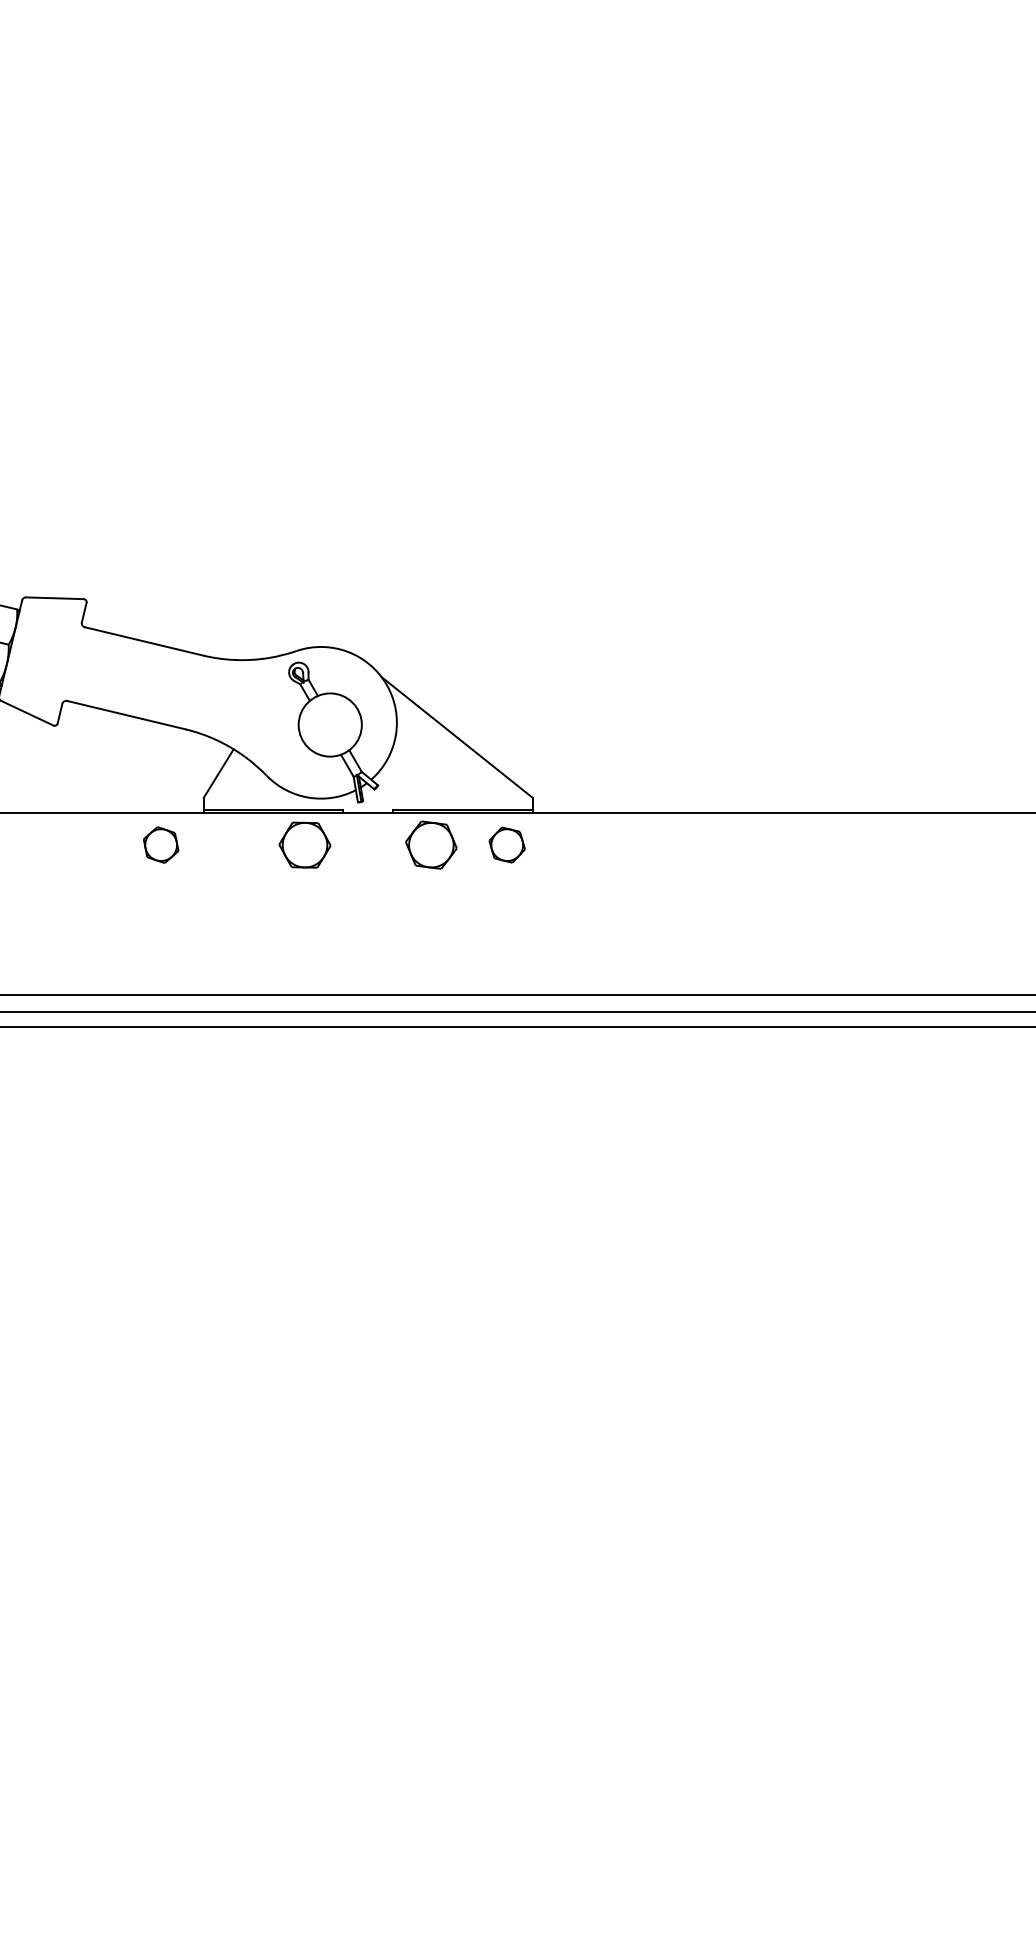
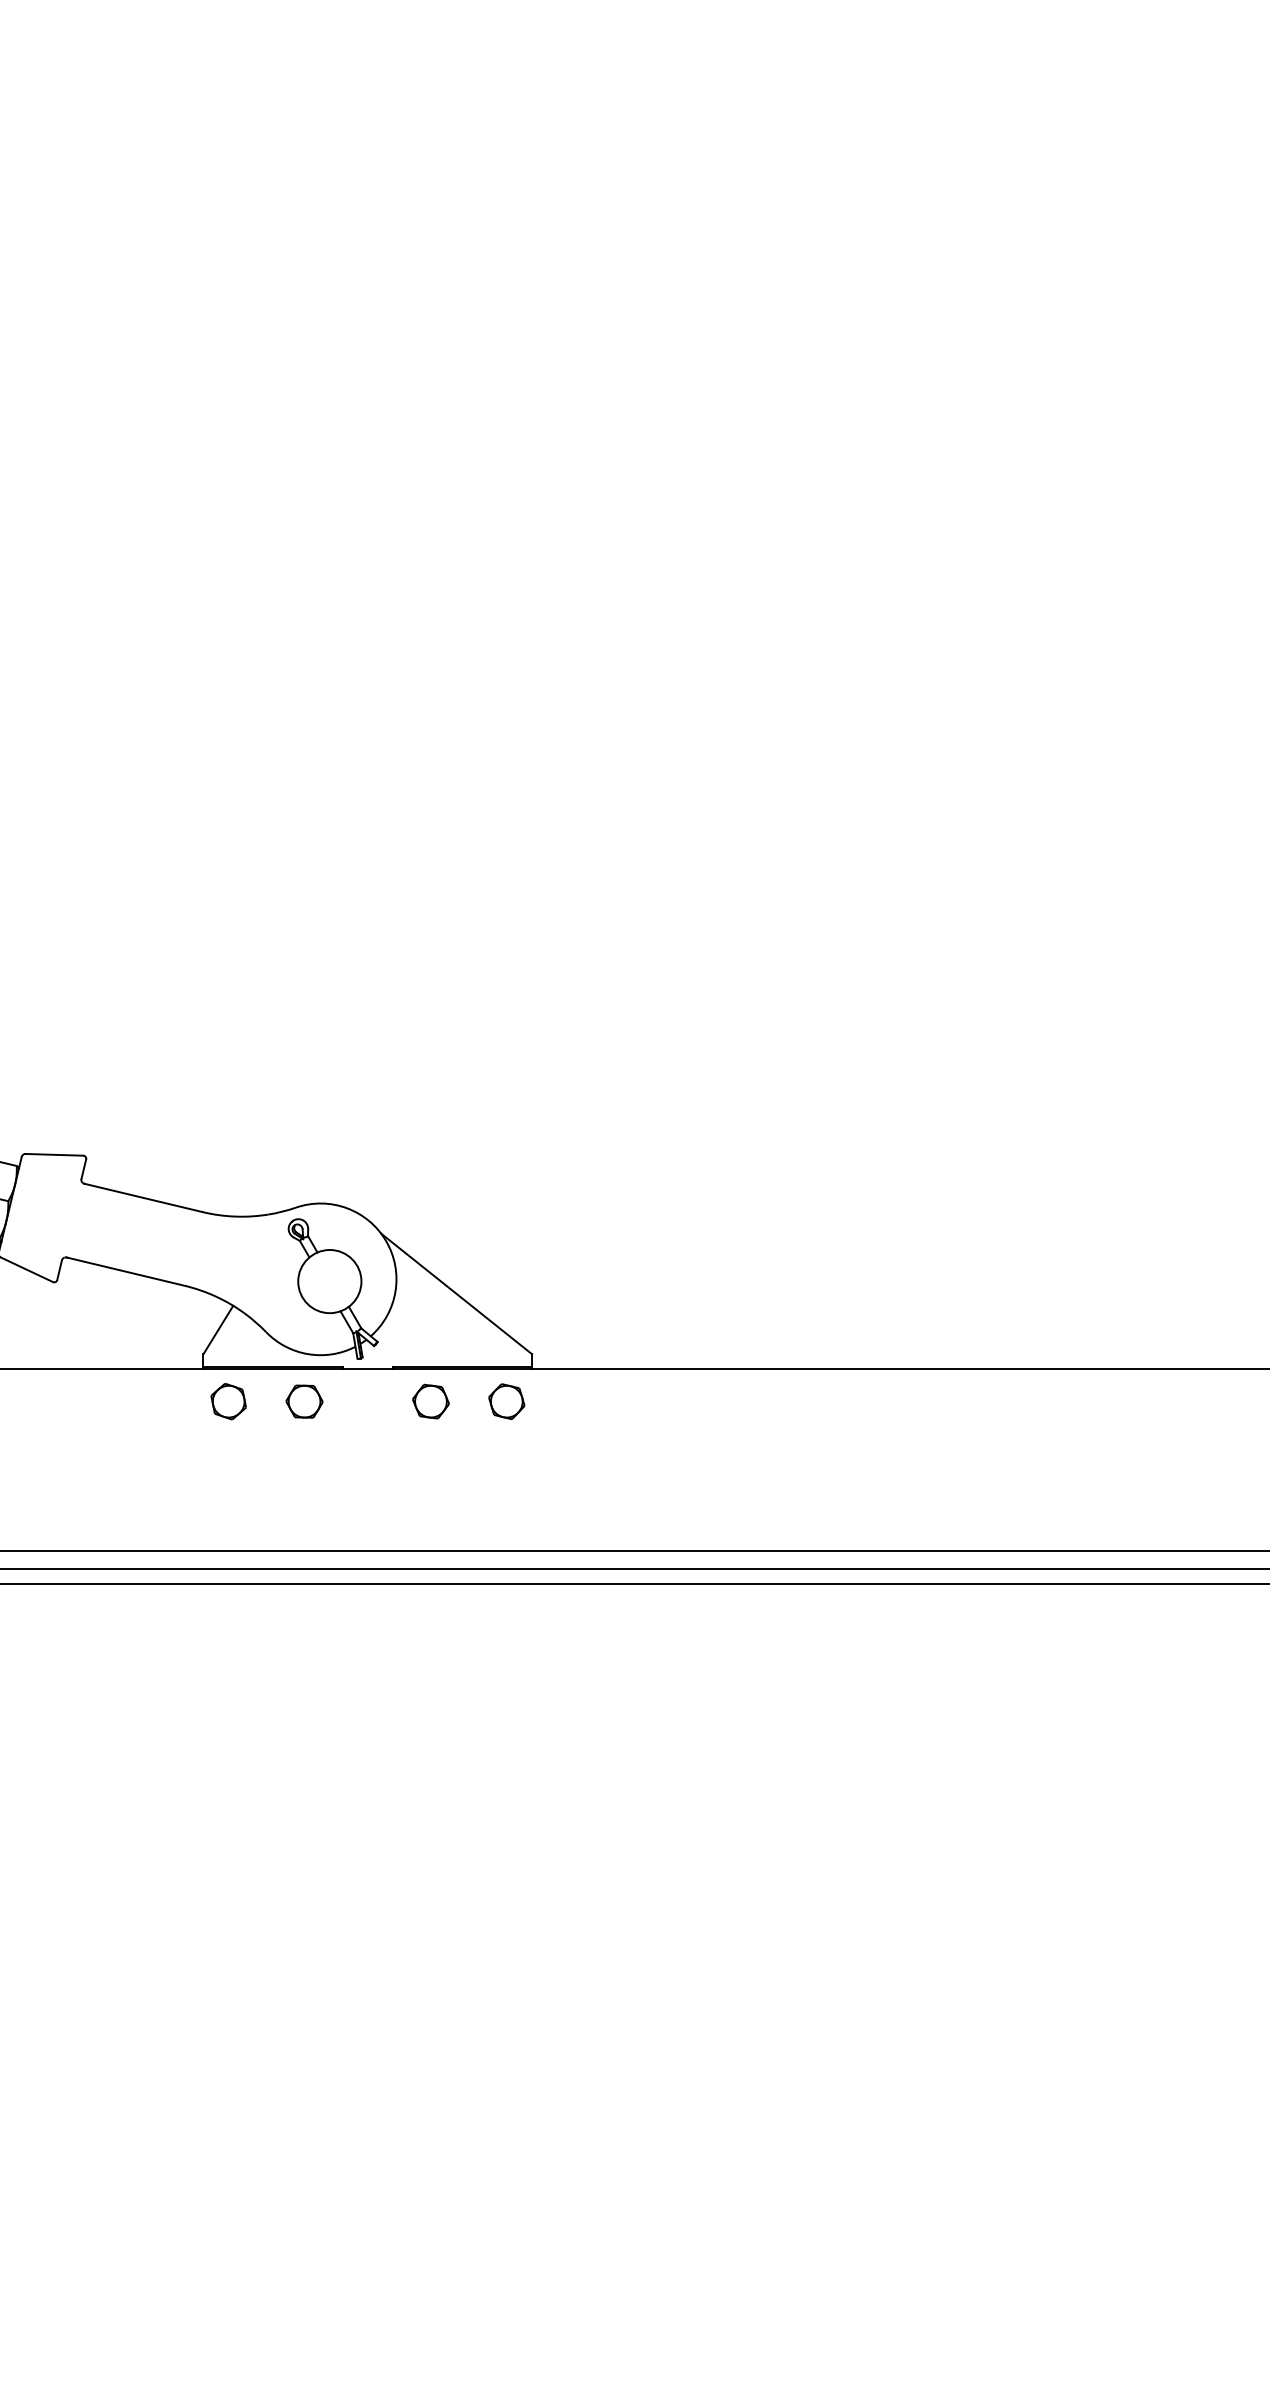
part: (160, 844) -> (228, 1401), moved
part: (304, 844) -> (304, 1401), size x0.71
part: (430, 844) -> (430, 1401), size x0.71

